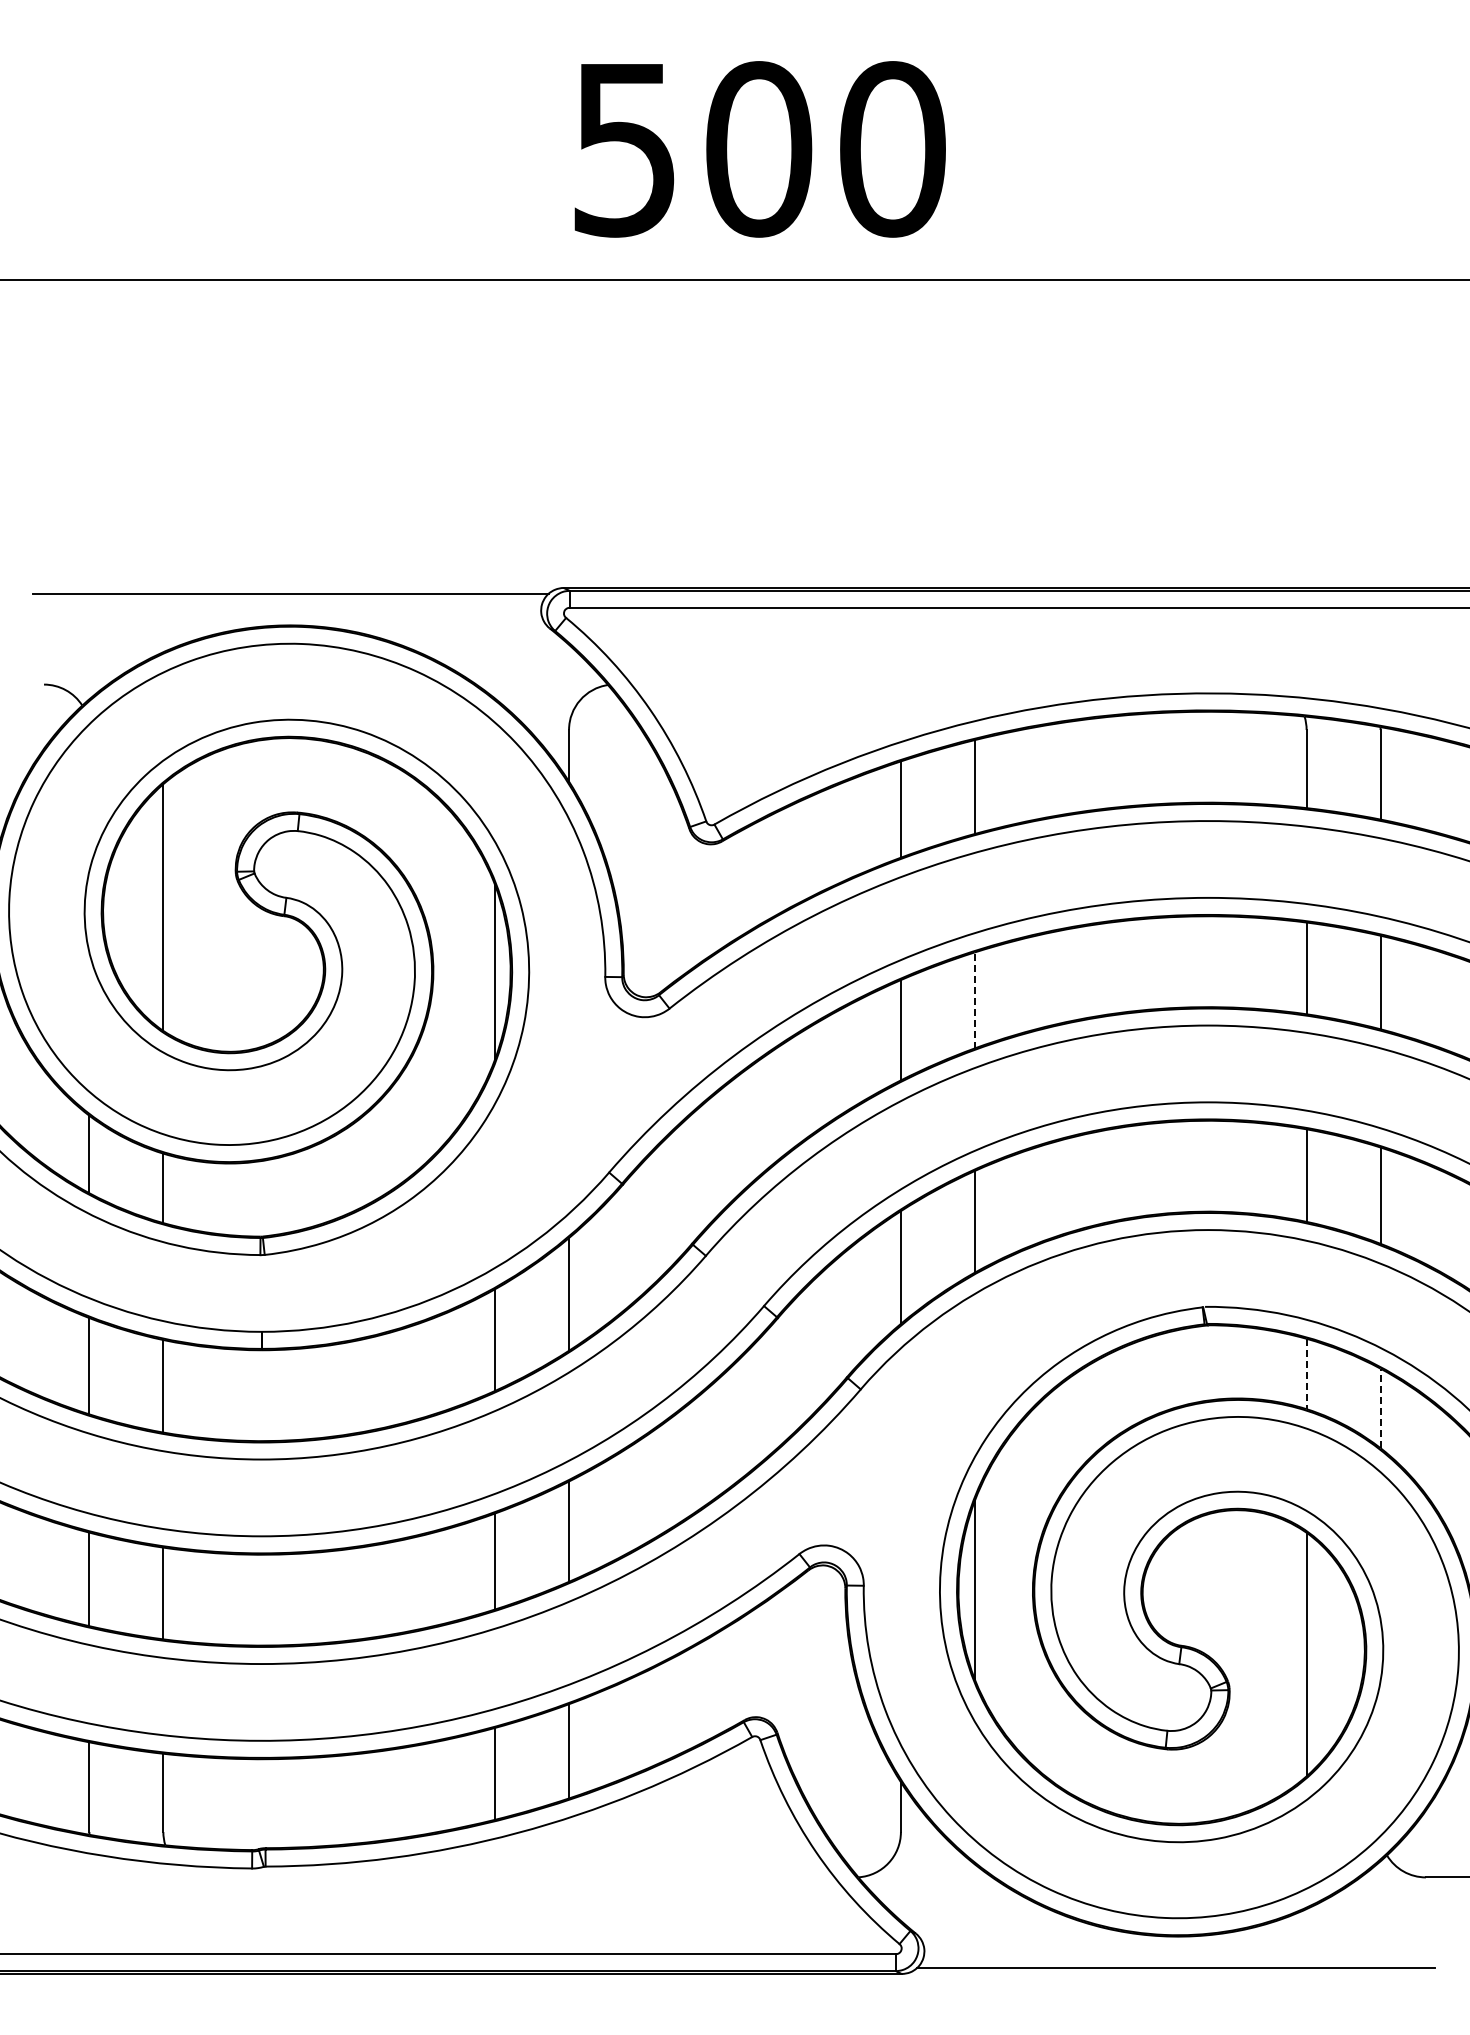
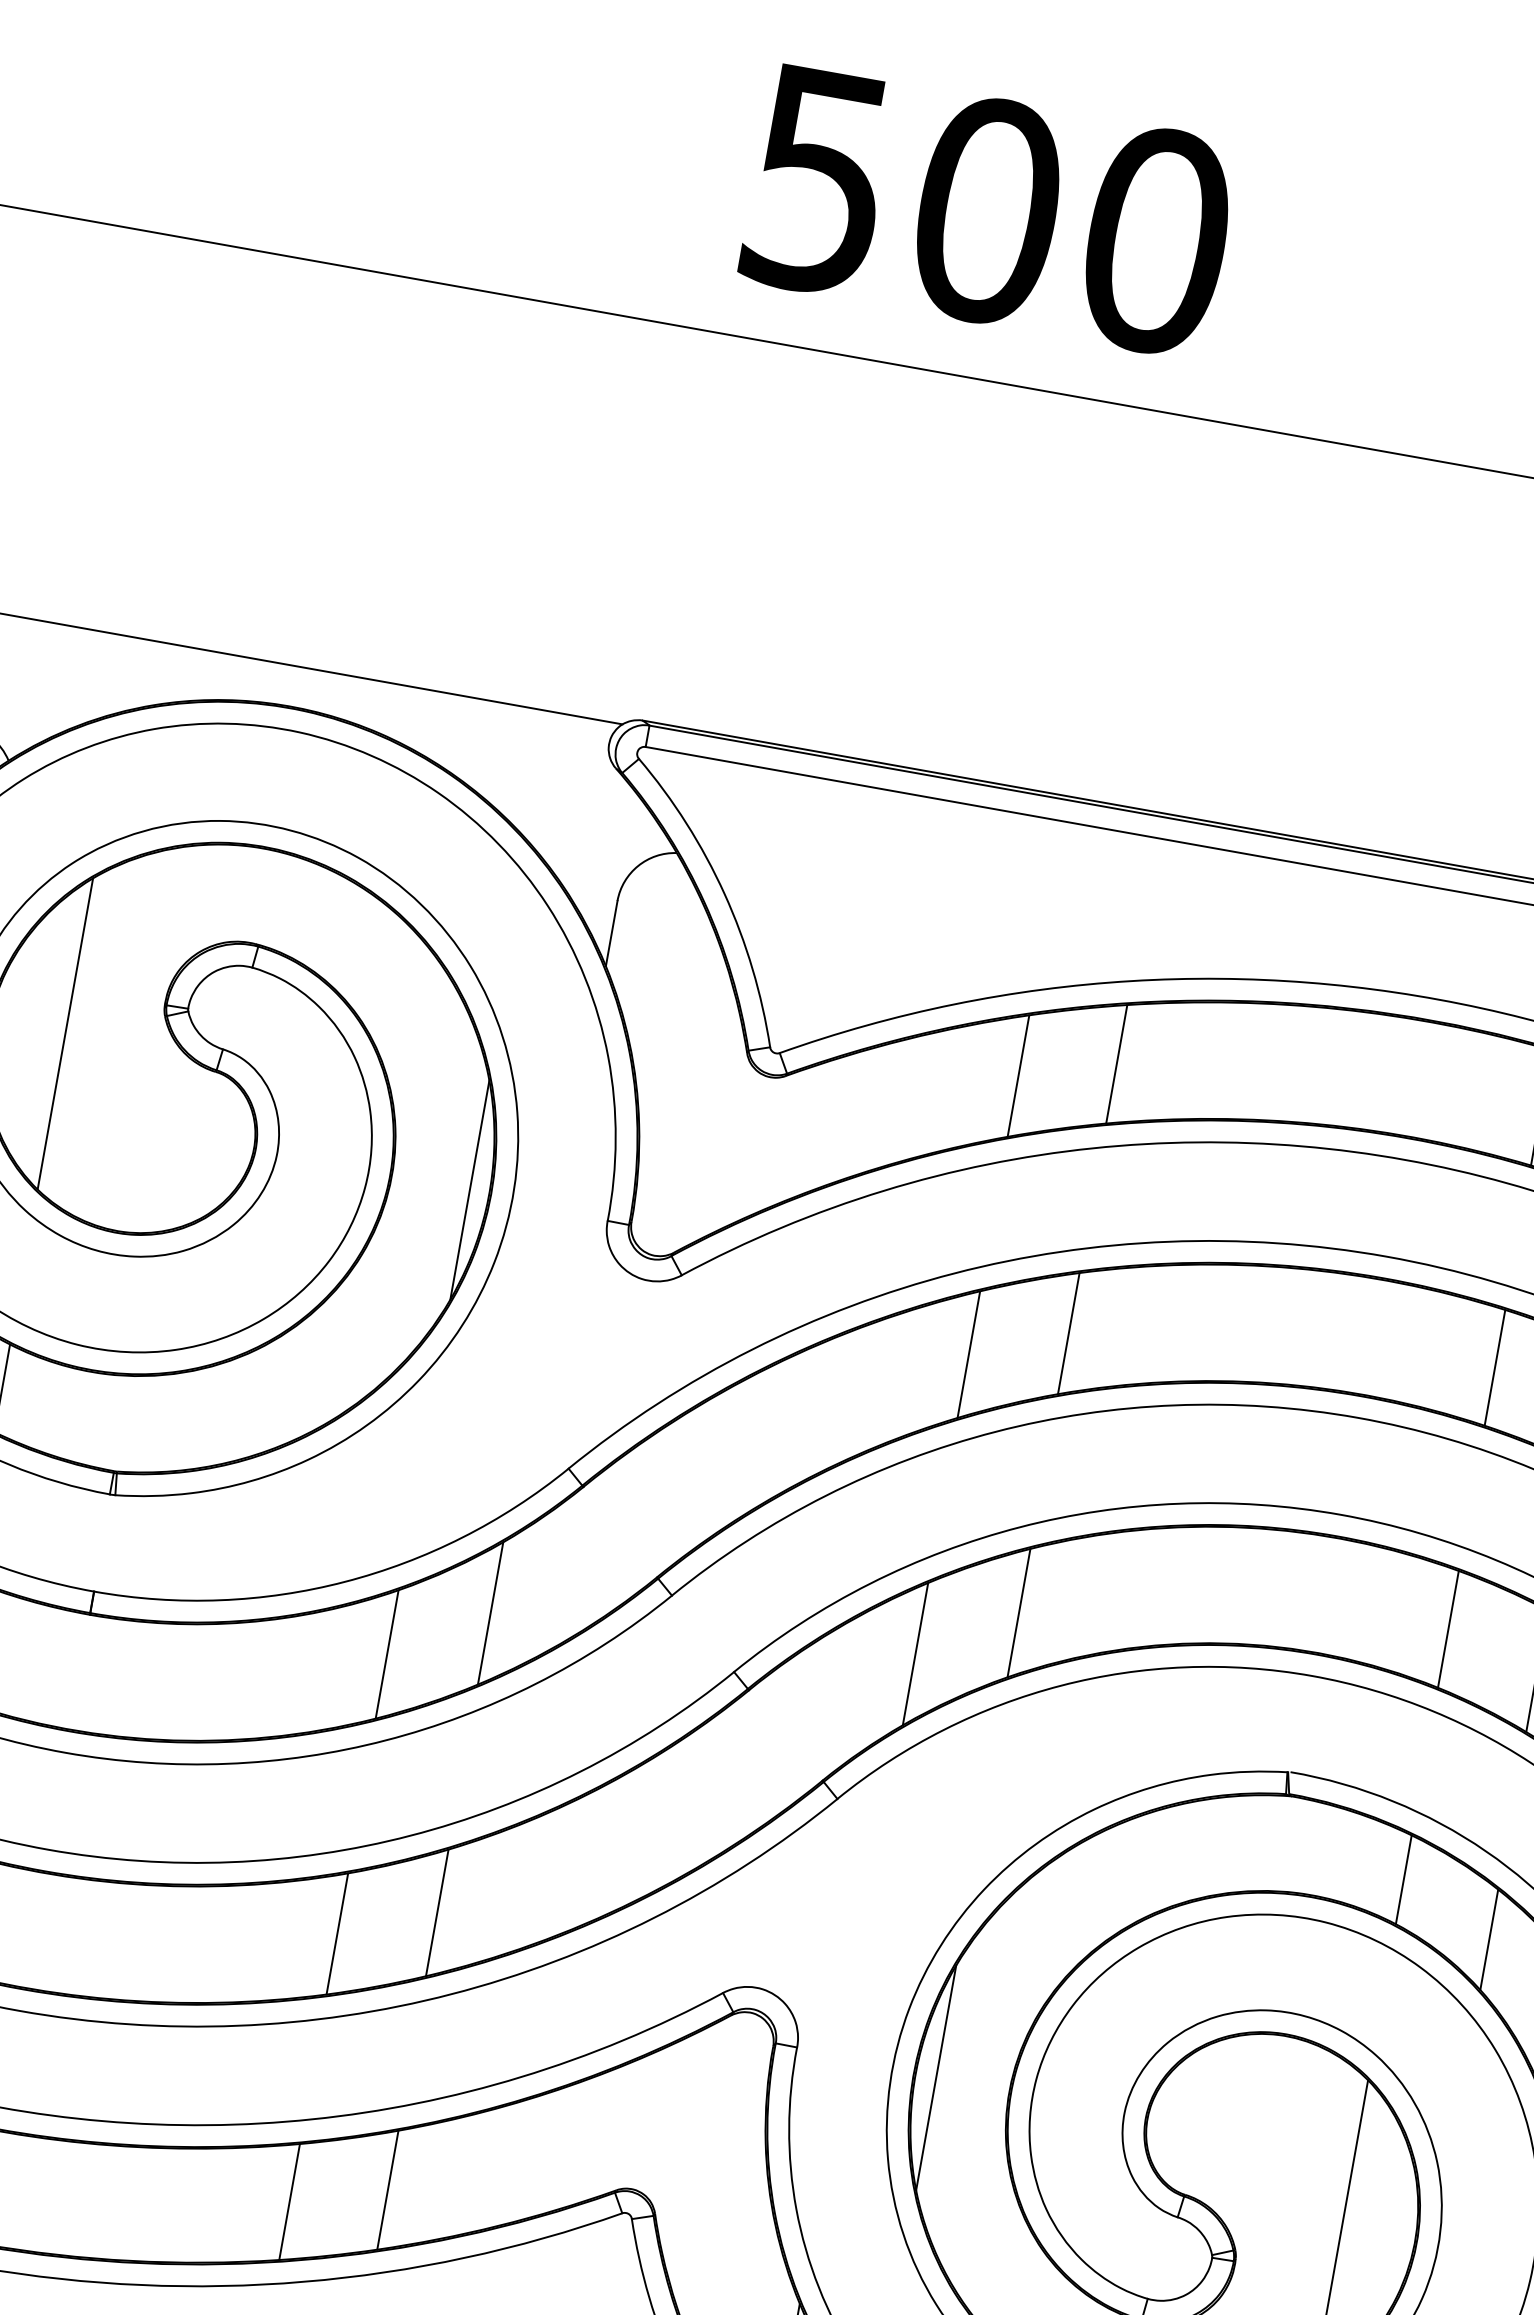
line: (974, 1000) -> (1068, 1333), dashed -> solid
line: (1306, 1374) -> (1403, 1880), dashed -> solid
line: (1380, 1408) -> (1489, 1939), dashed -> solid

